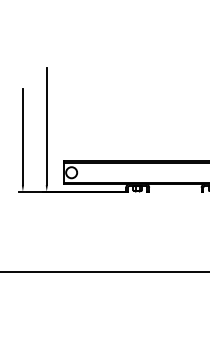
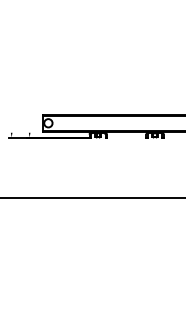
line: (46, 126) -> (29, 88), removed
line: (22, 137) -> (11, 96), removed

